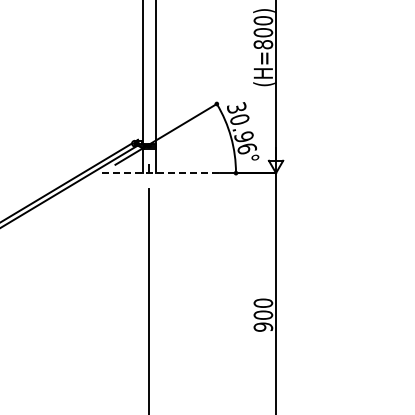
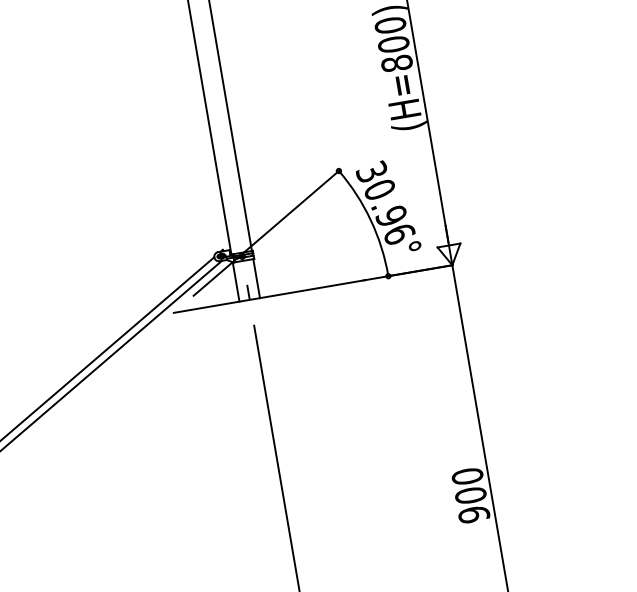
line: (161, 173) -> (269, 297), dashed -> solid

